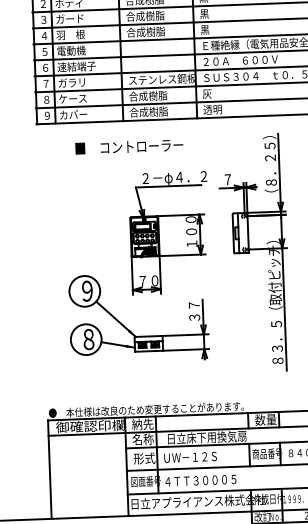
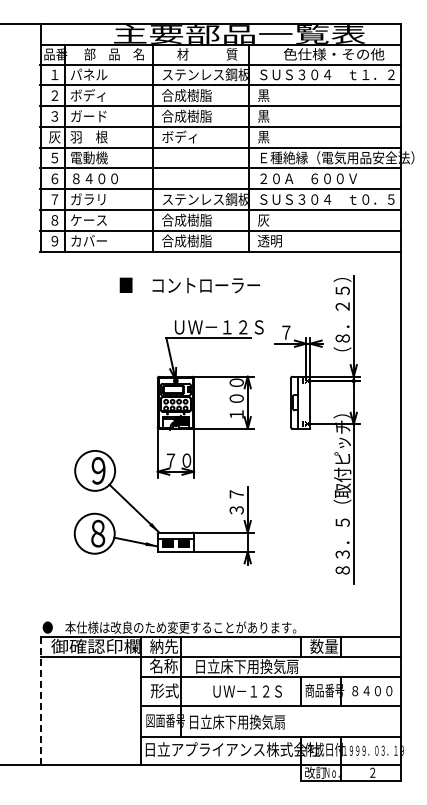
text: (145, 31) -> (186, 136), 合成樹脂 -> ボディ
text: (44, 36) -> (54, 137), ４ -> 灰
text: (76, 66) -> (95, 178), 速結端子 -> ８４００
text: (129, 146) -> (189, 285), moved
text: (175, 178) -> (218, 328), ２－φ４．２ -> ＵＷ－１２Ｓ
text: (190, 457) -> (247, 691), moved
line: (50, 470) -> (41, 701), solid -> dashed
text: (201, 480) -> (237, 721), ４ＴＴ３０００５ -> 日立床下用換気扇

